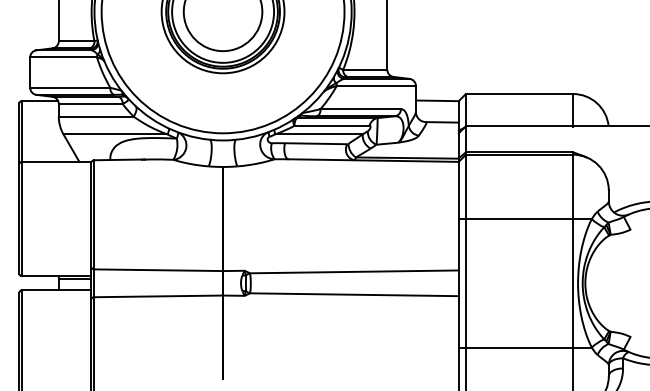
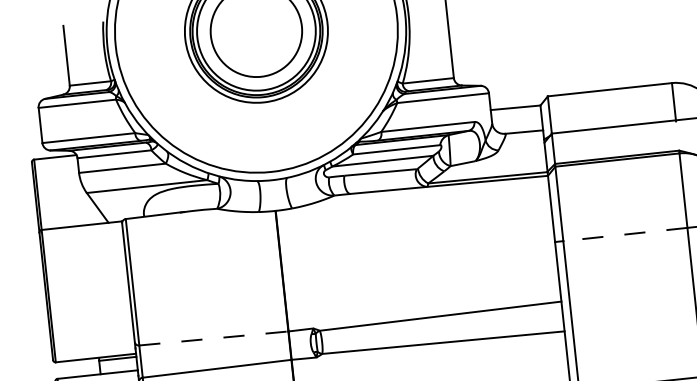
line: (519, 219) -> (625, 235), solid -> dashed
line: (159, 270) -> (214, 338), solid -> dashed

